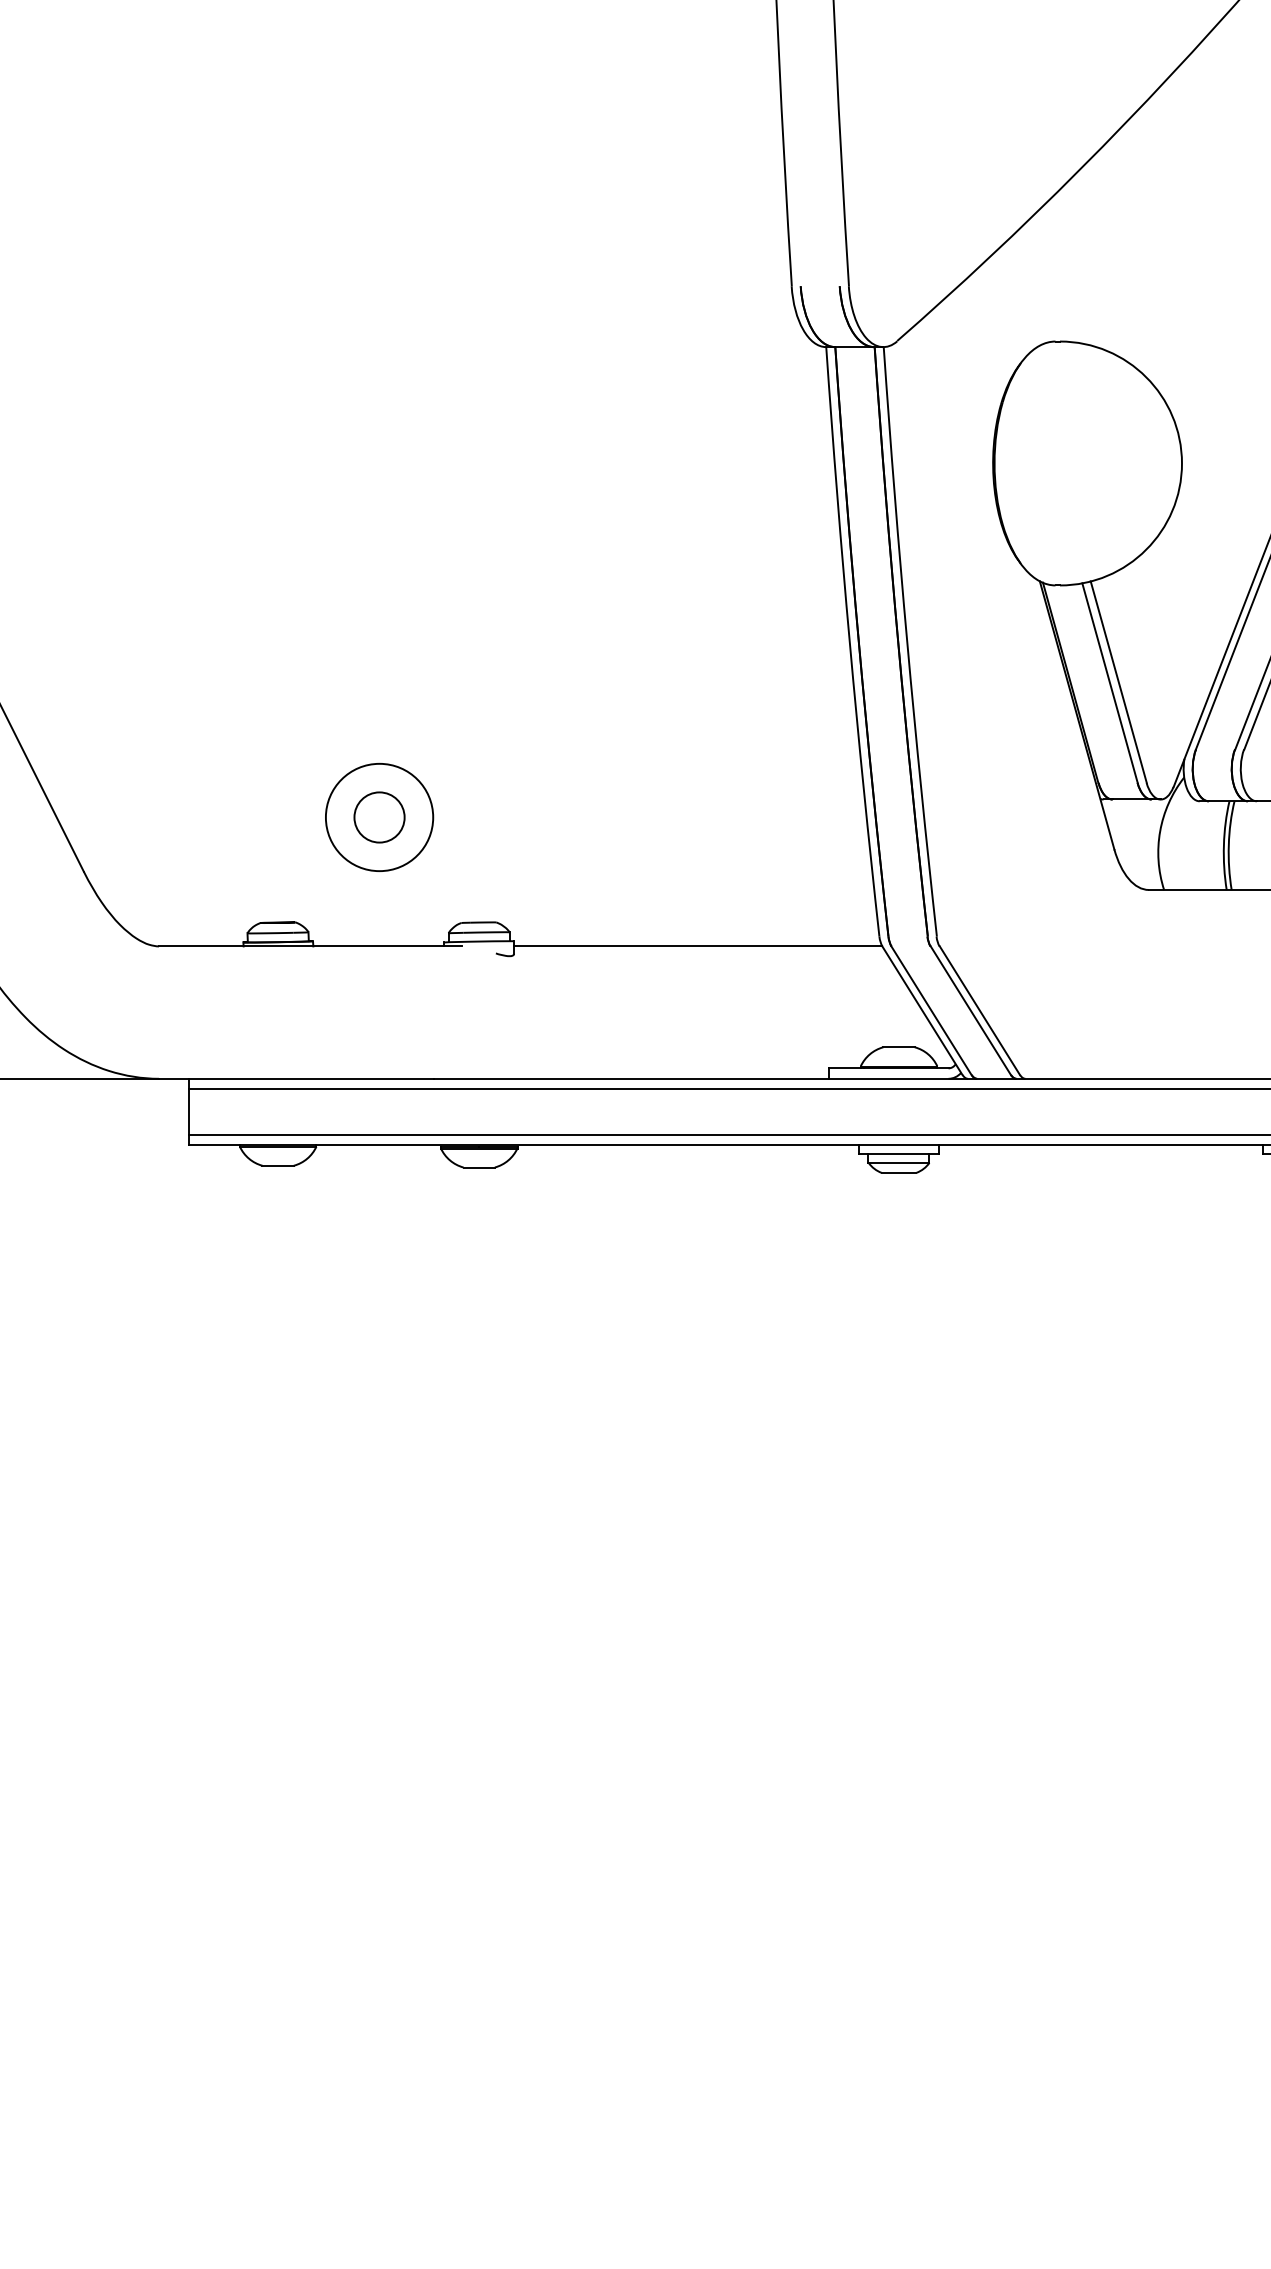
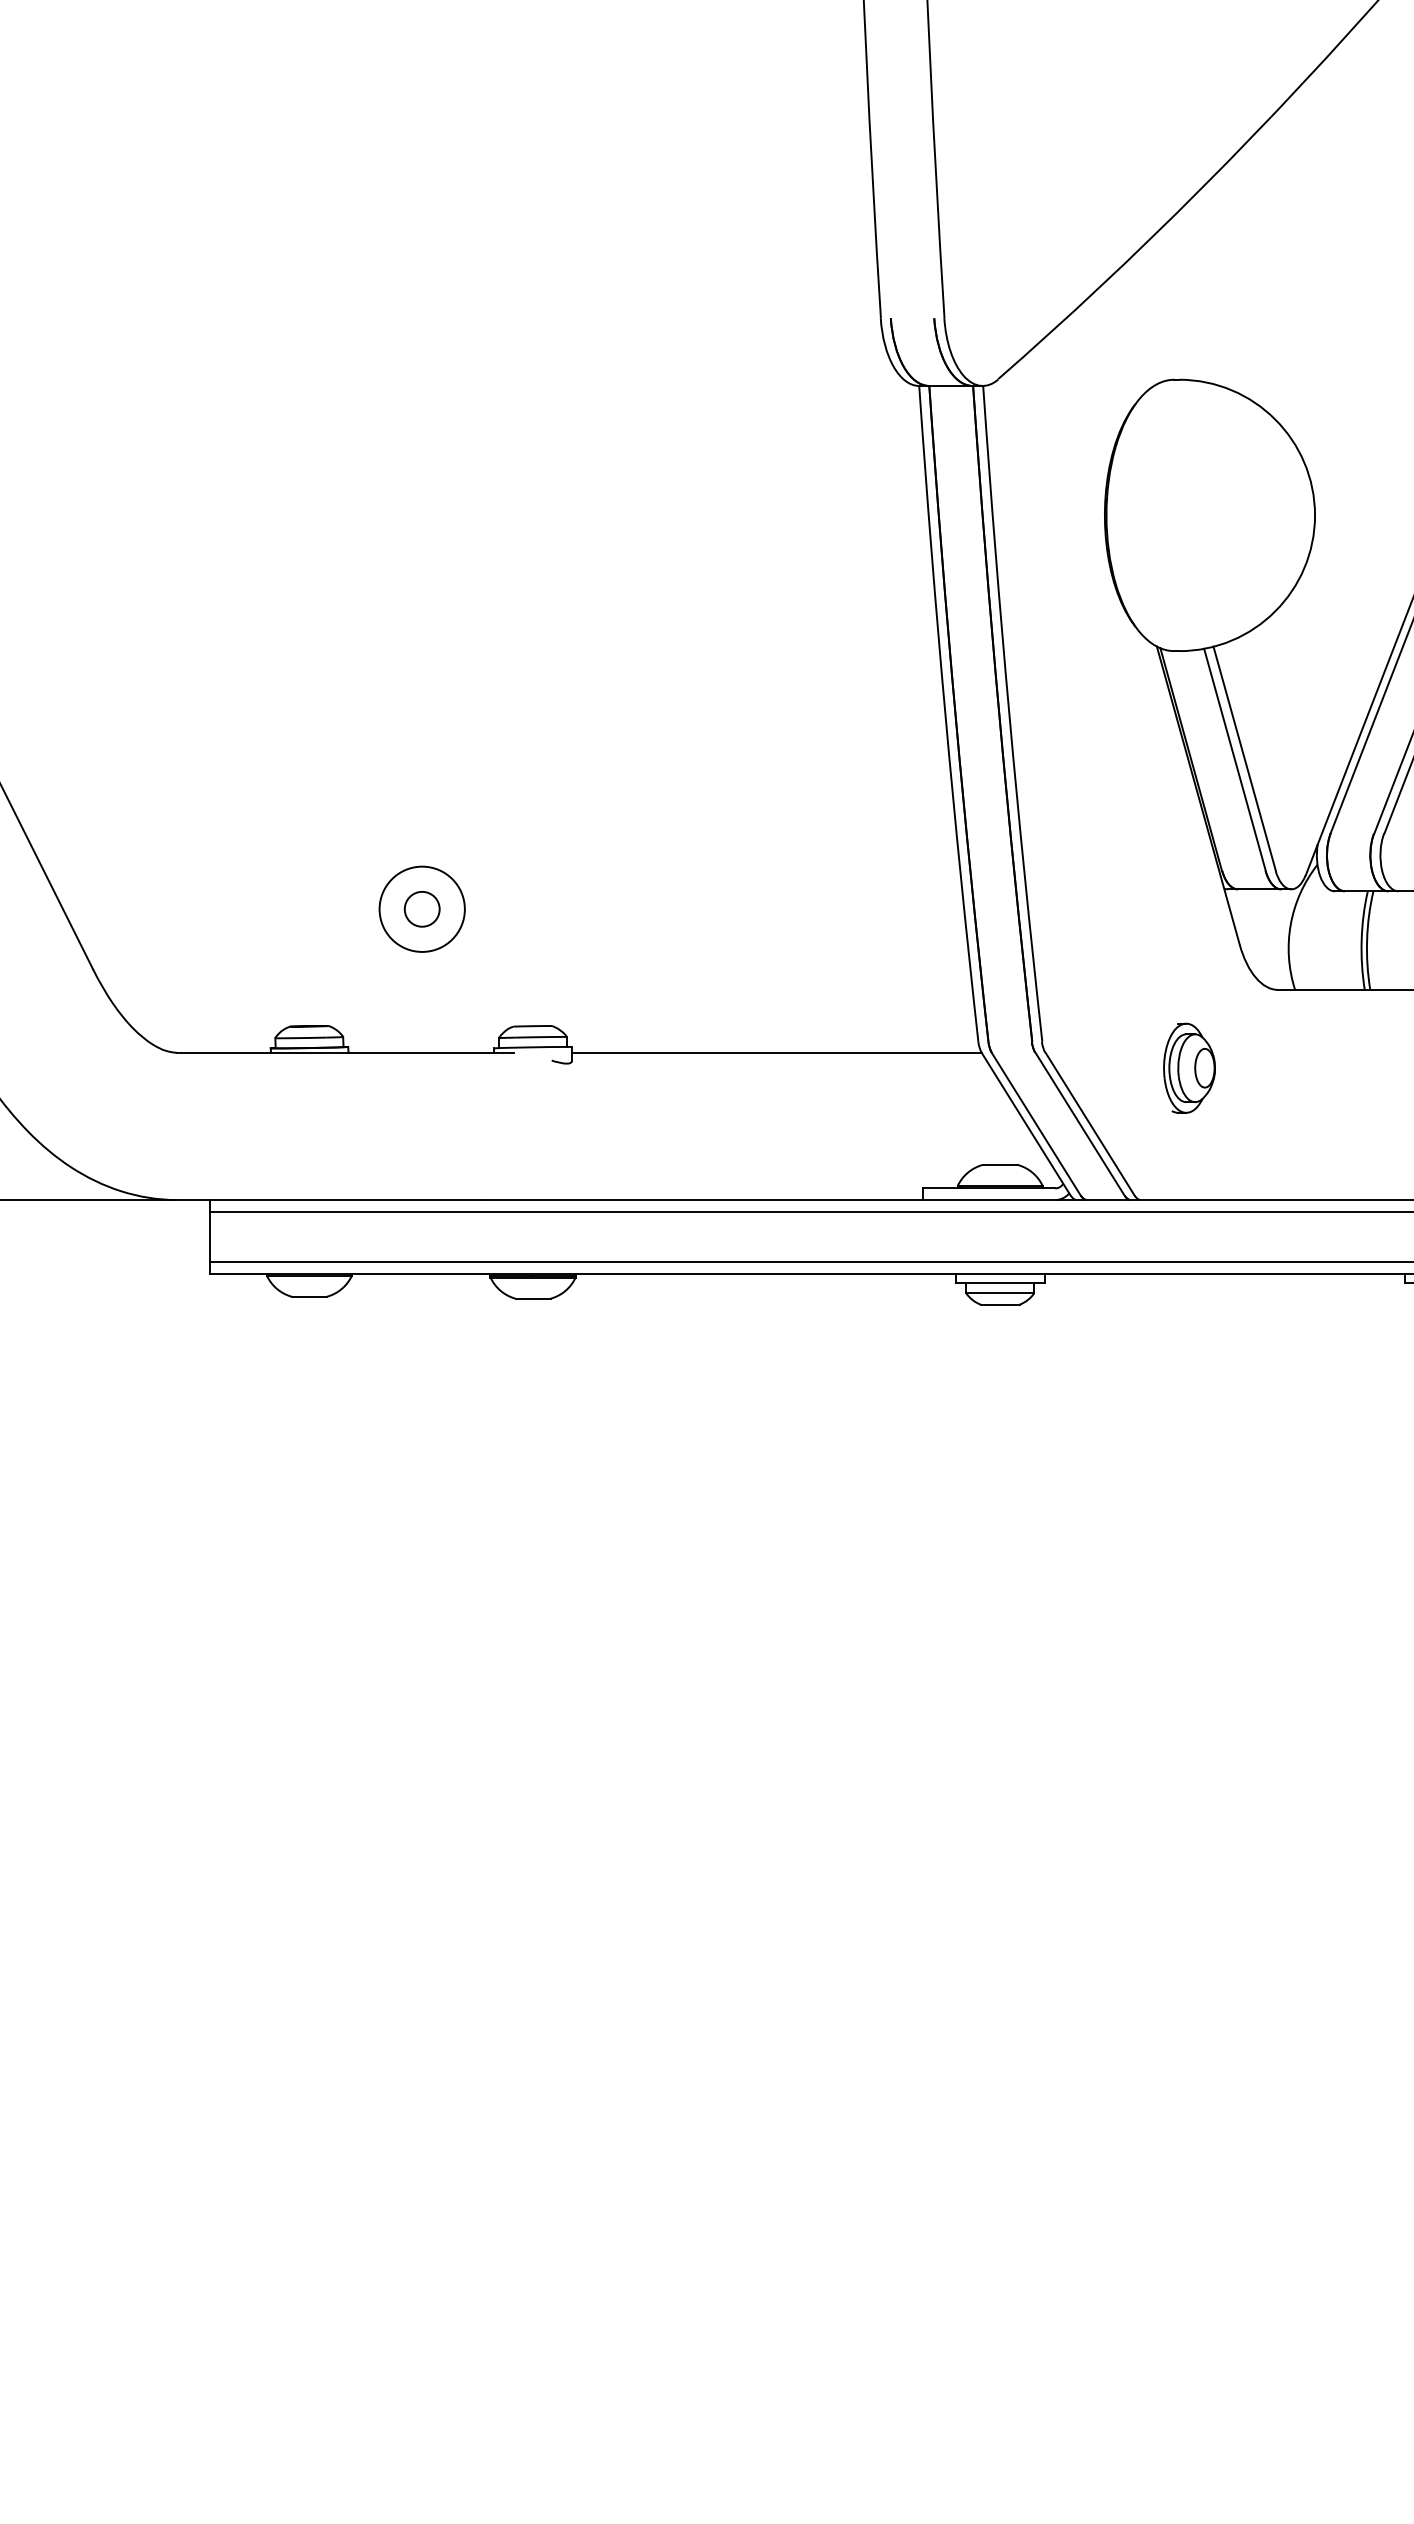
circle: (378, 816) -> (421, 908), size x0.62
circle: (378, 816) -> (421, 908), size x0.71
part: (1069, 959) -> (1189, 1067), added

